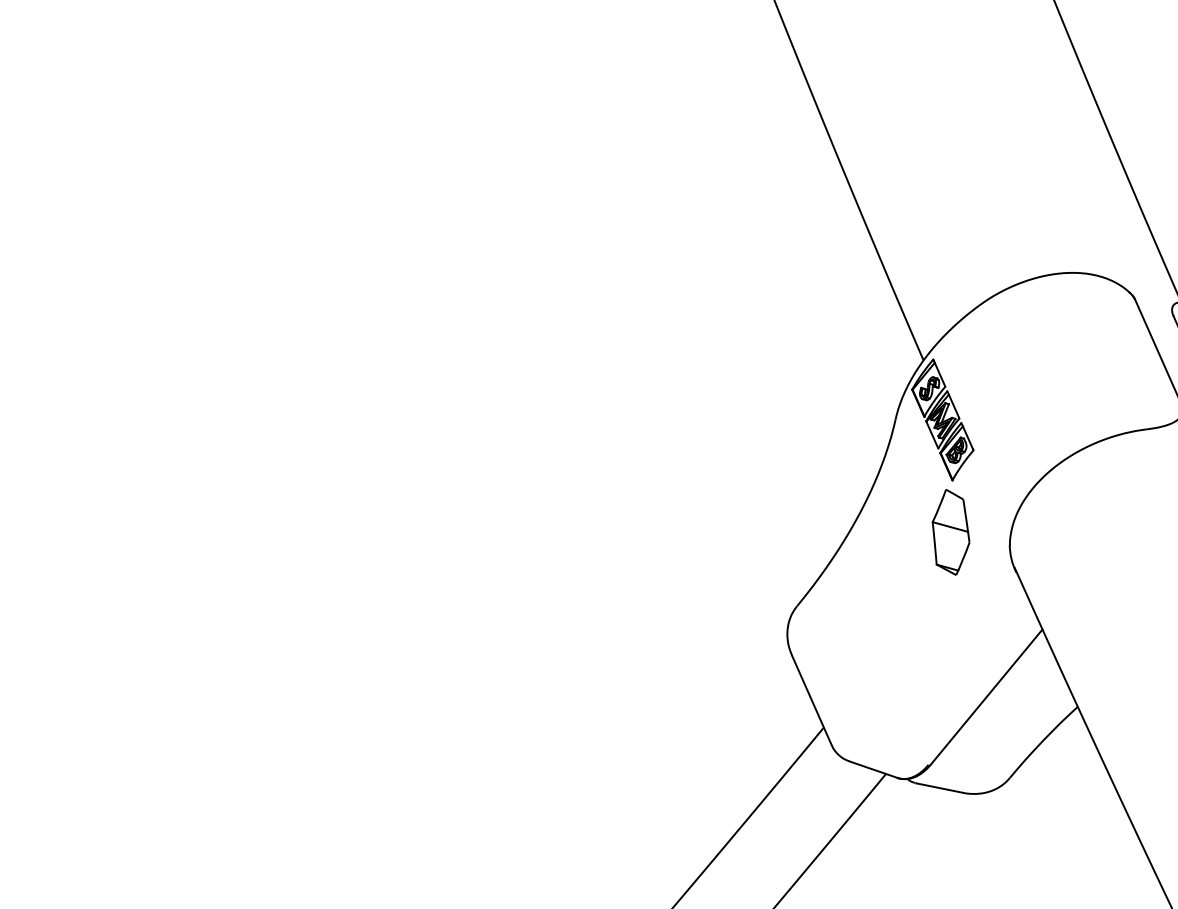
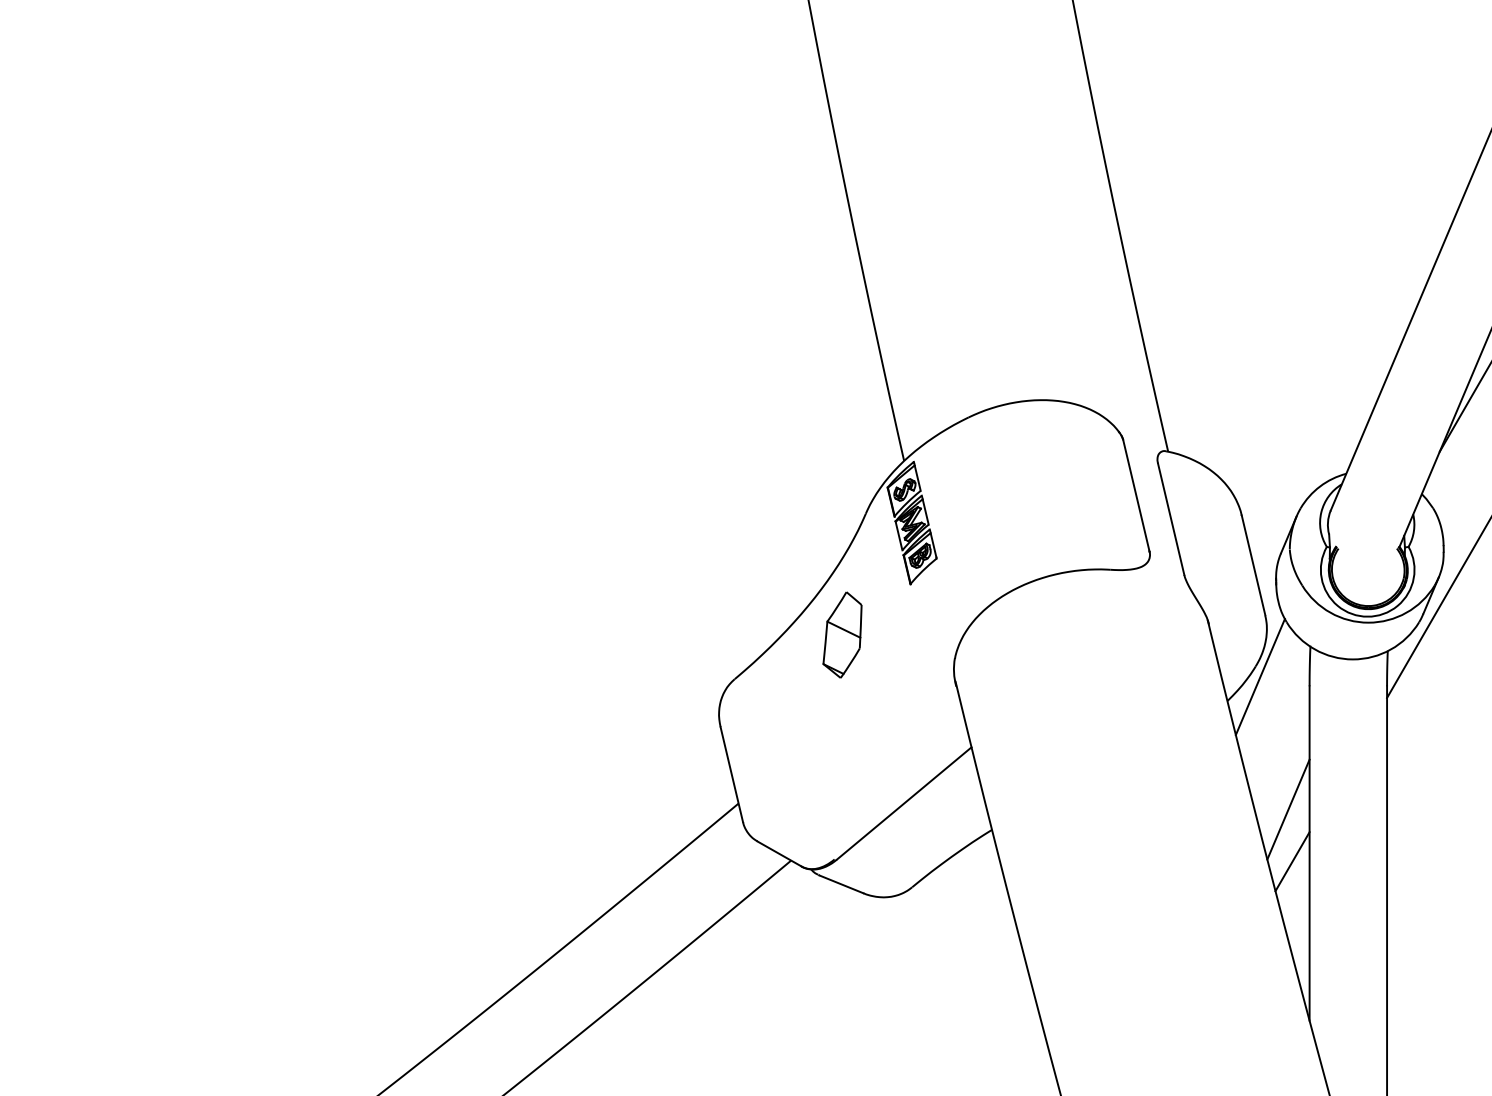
part: (949, 532) -> (842, 634), moved

